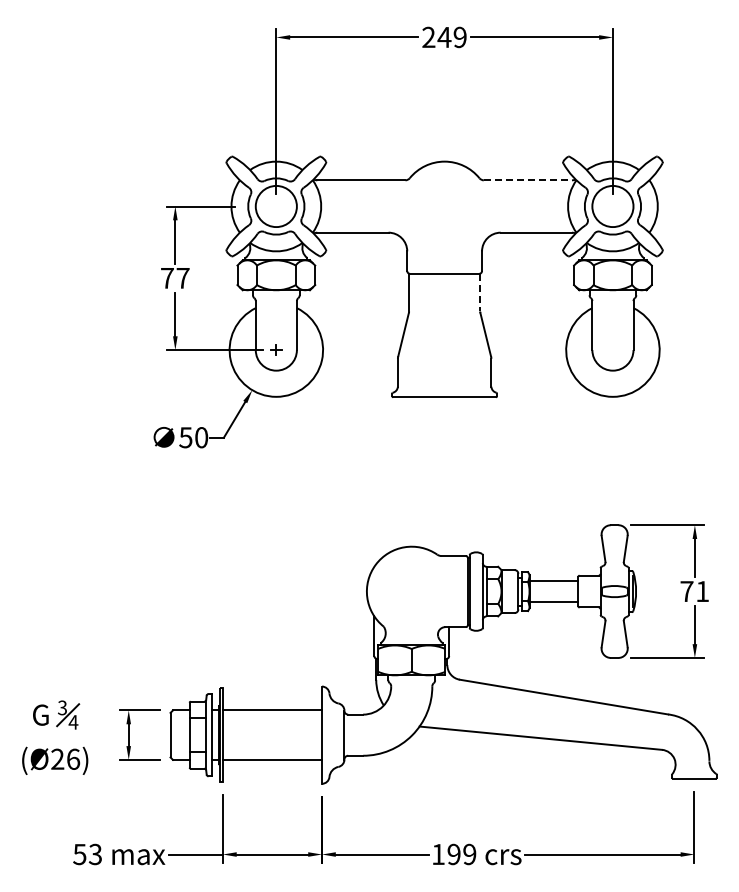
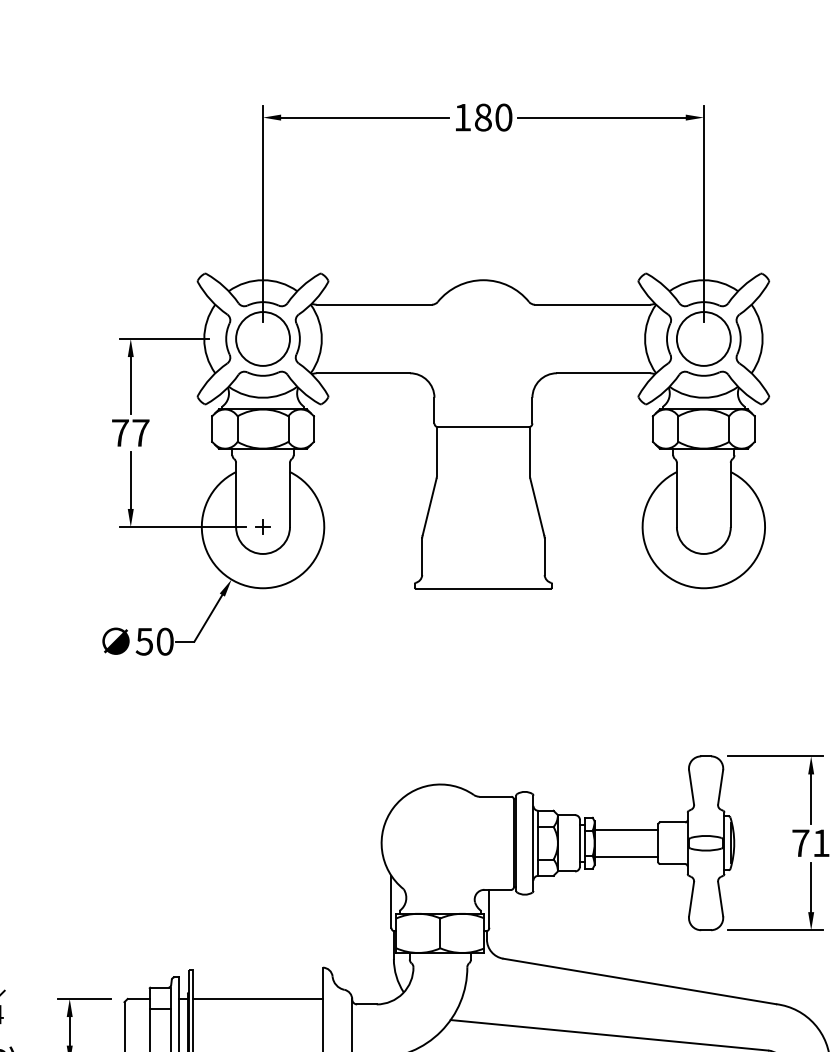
text: (444, 37) -> (483, 117), 249 -> 180
line: (528, 180) -> (593, 304), dashed -> solid
line: (480, 292) -> (530, 451), dashed -> solid

